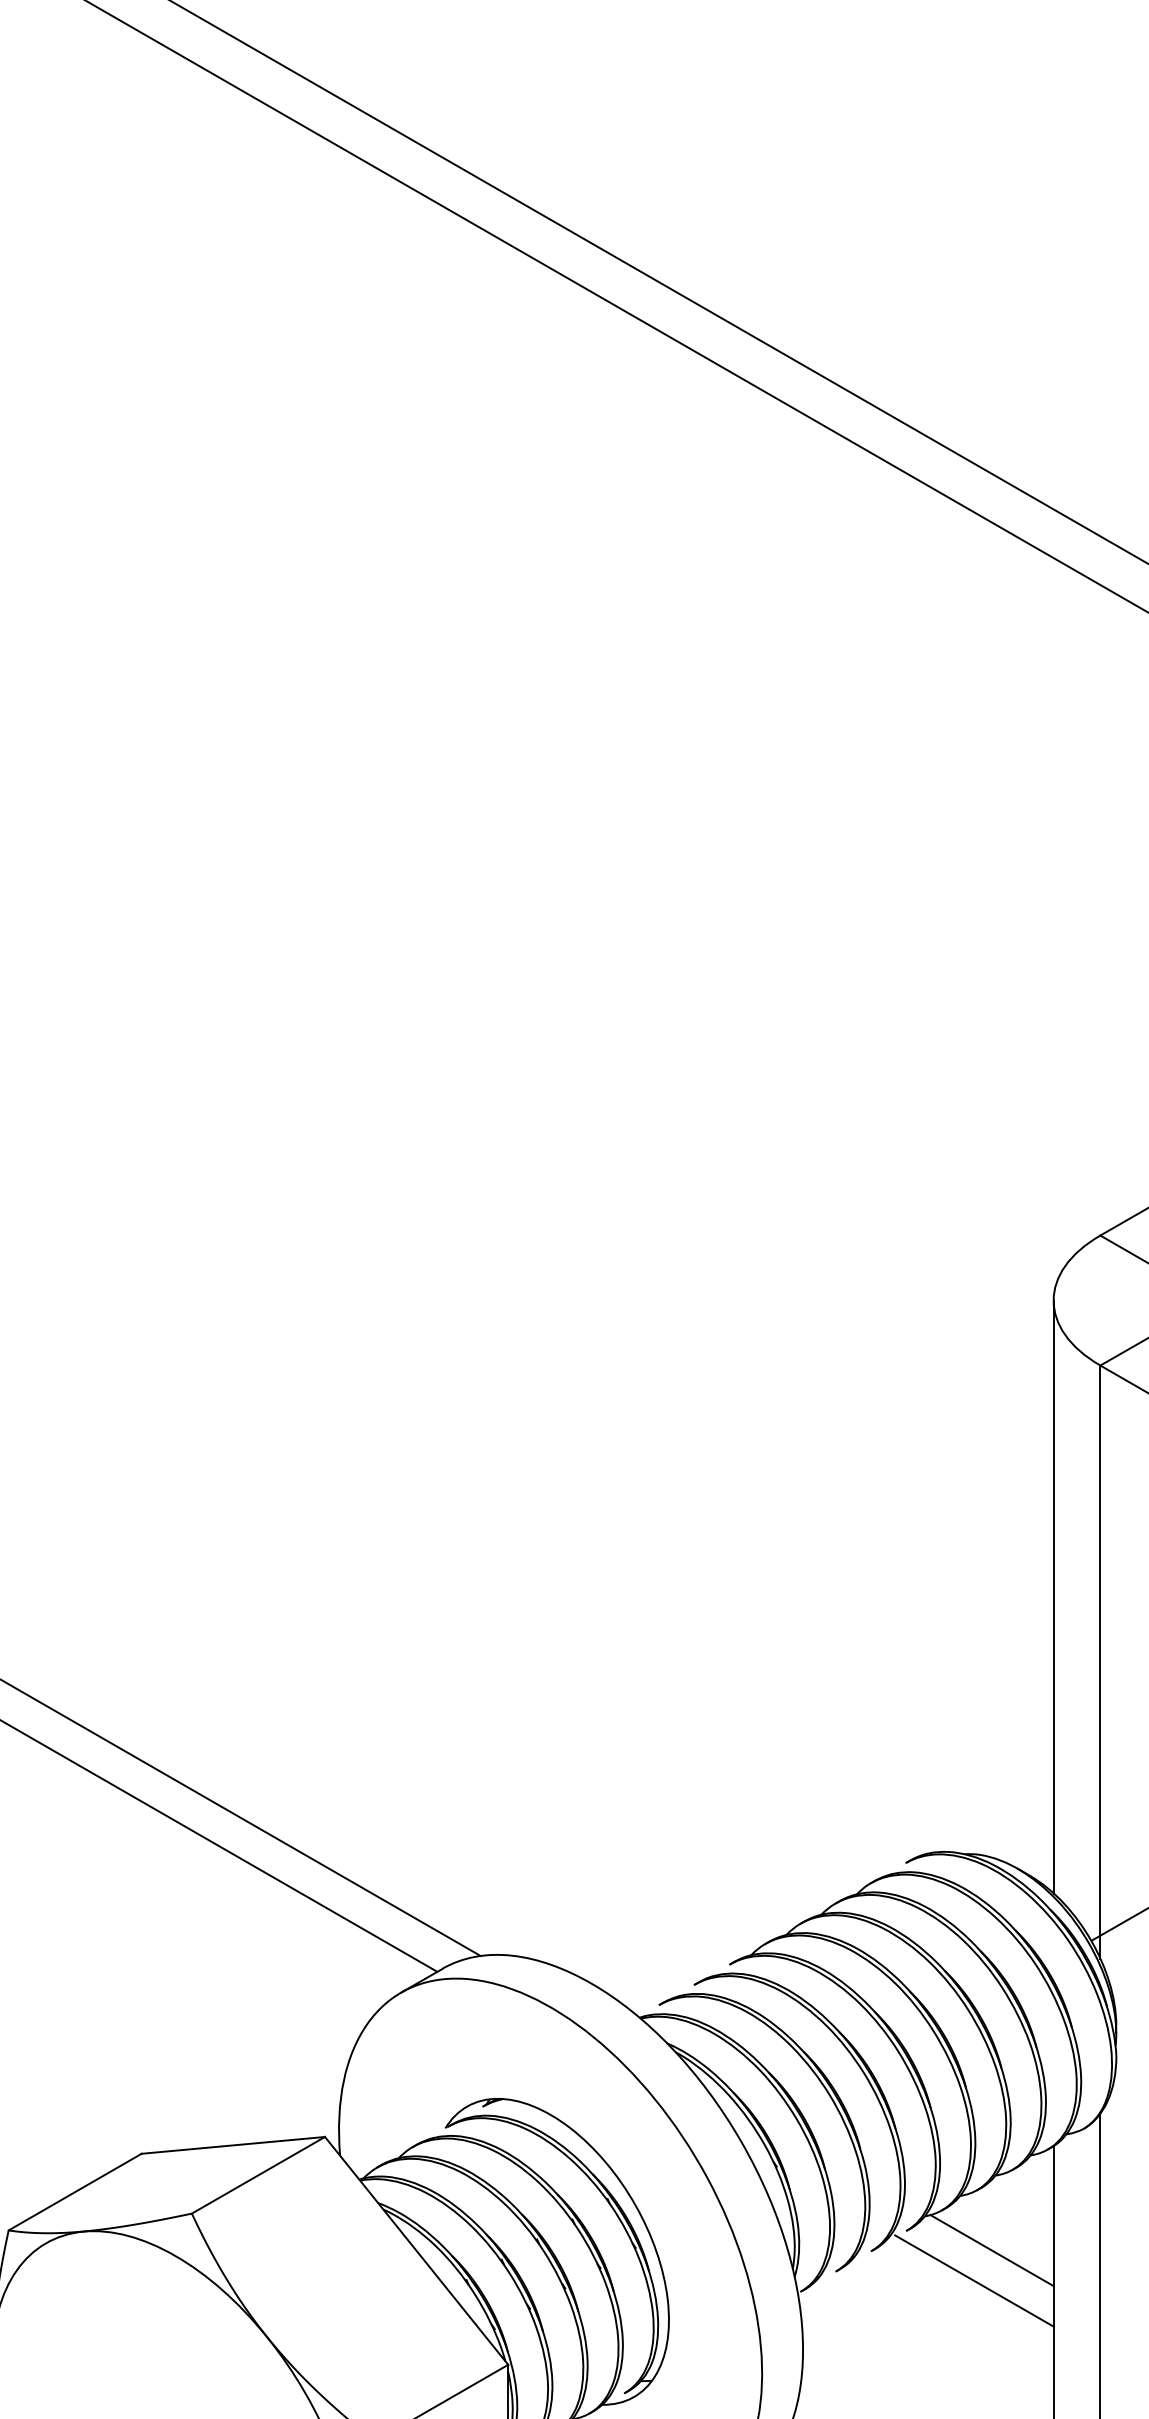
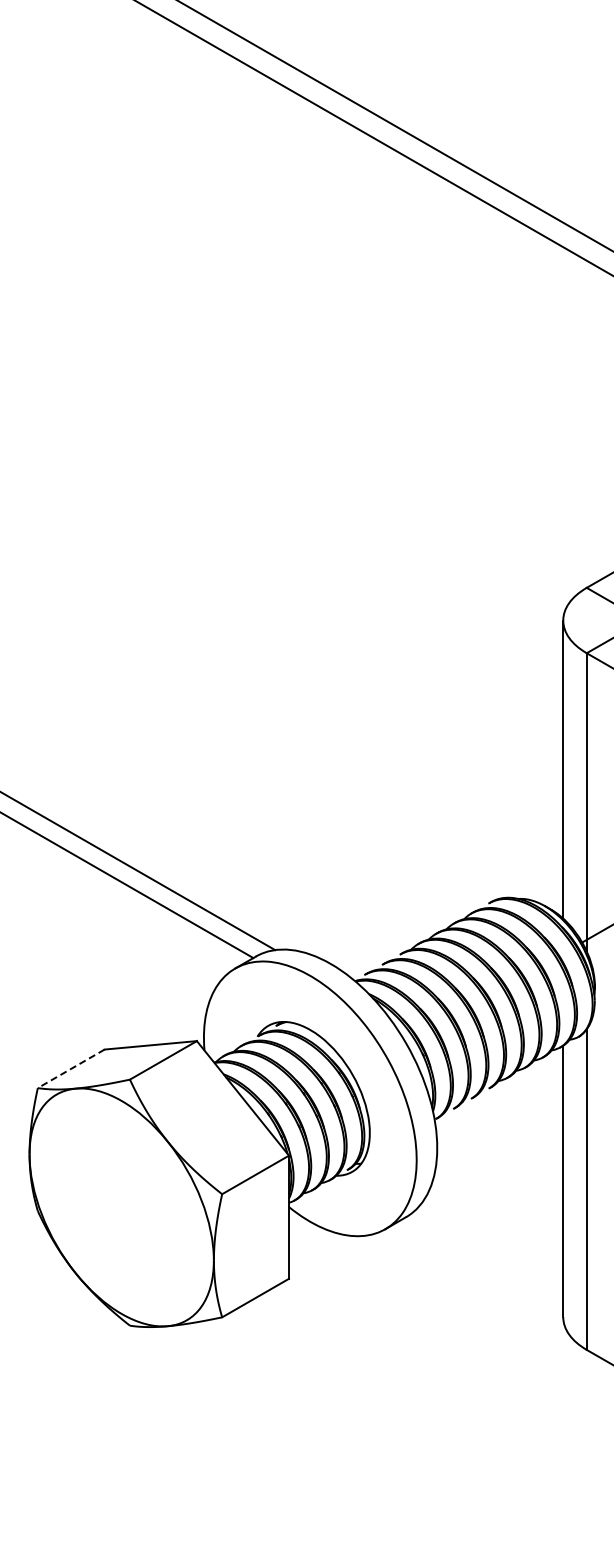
line: (75, 2191) -> (71, 1068), solid -> dashed
line: (992, 2251) -> (532, 1098), removed
line: (974, 2280) -> (523, 1113), removed

